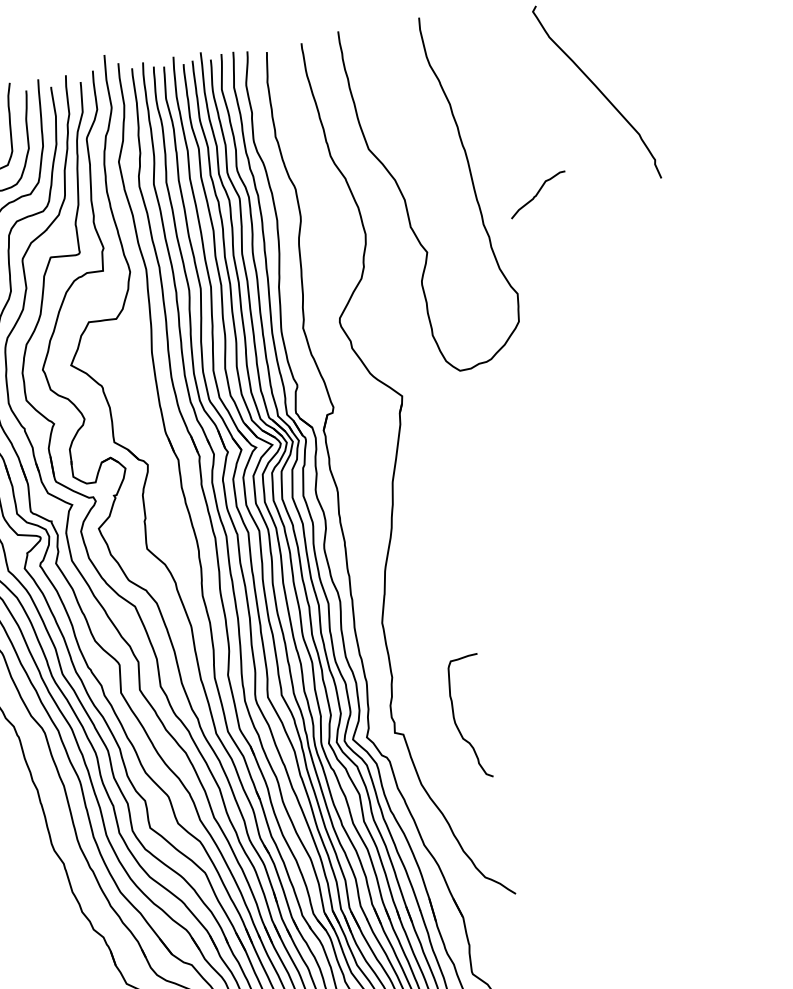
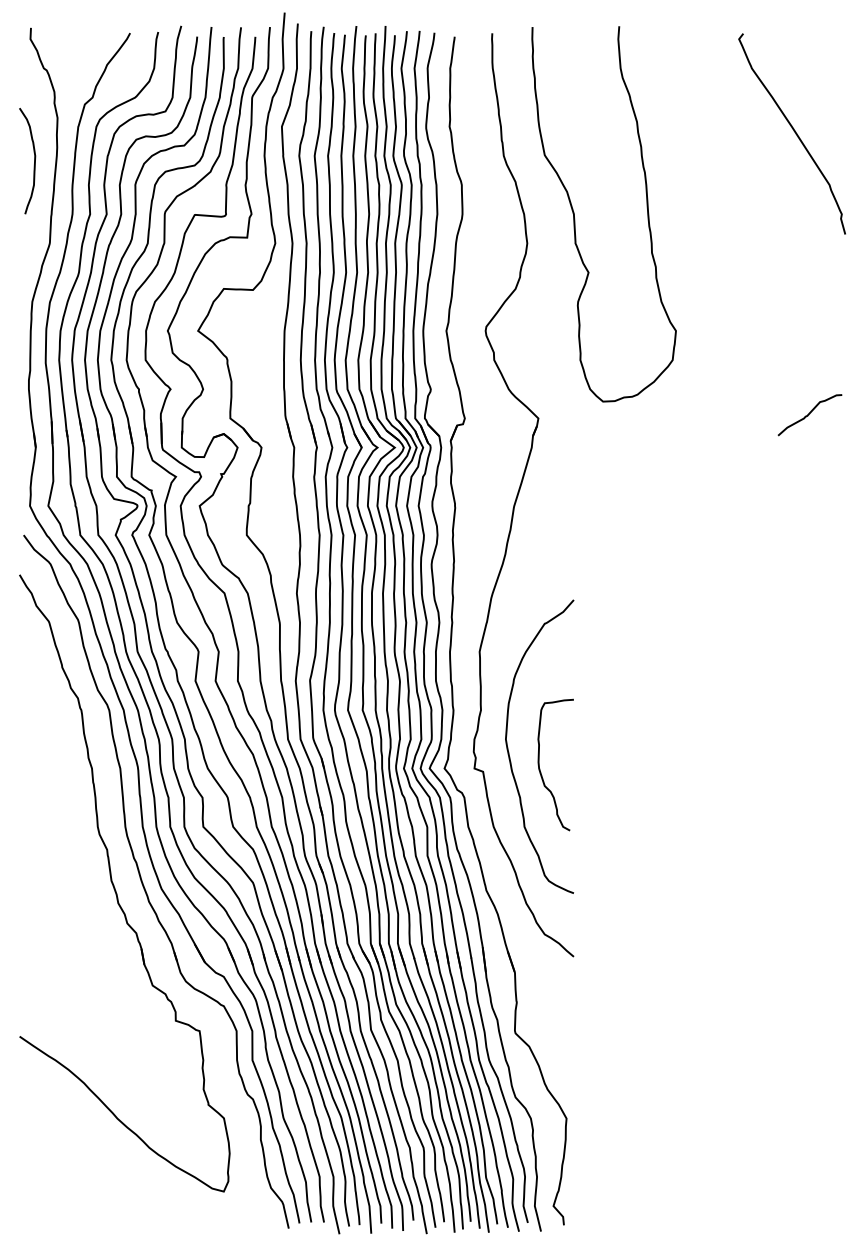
curve: (537, 195) -> (809, 415), moved
curve: (425, 712) -> (509, 752), added

